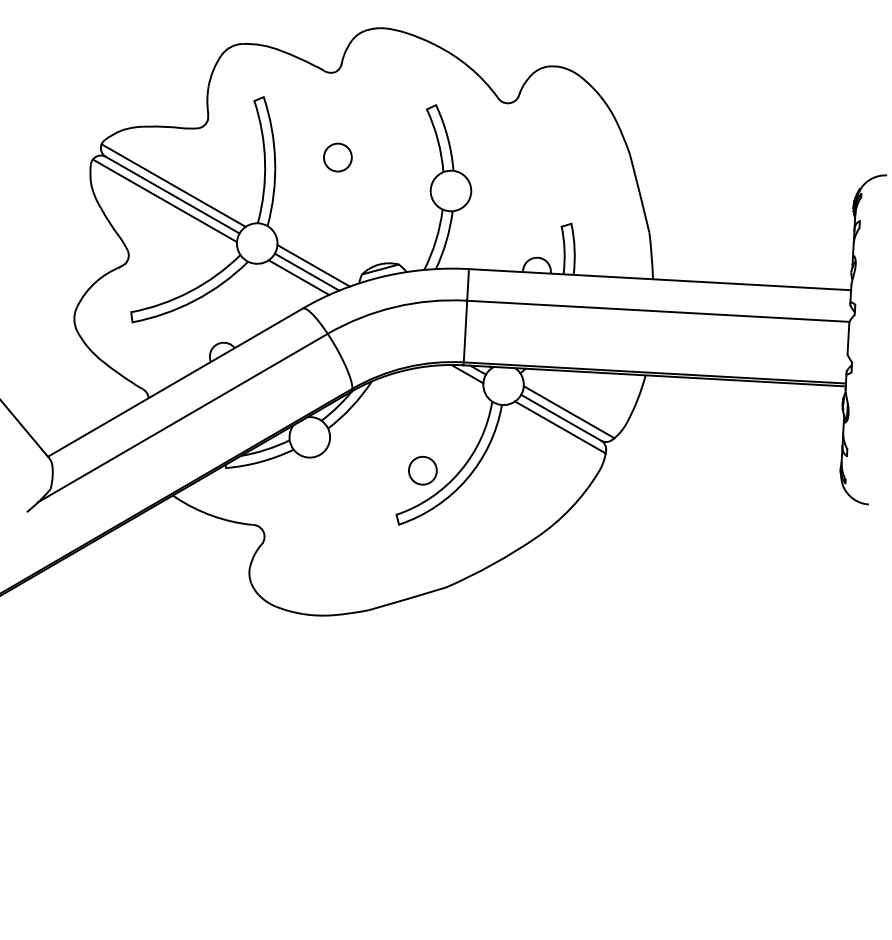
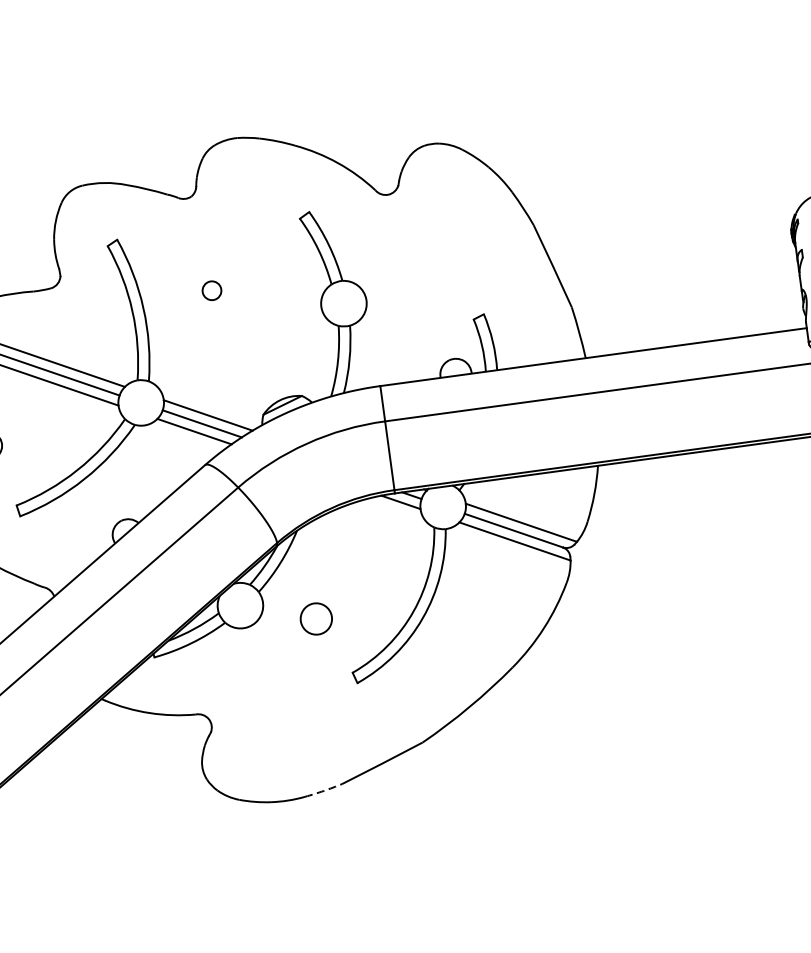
circle: (337, 157) -> (211, 290), size x0.6
circle: (422, 470) -> (315, 618), moved
arc: (351, 613) -> (323, 791), solid -> dashed

